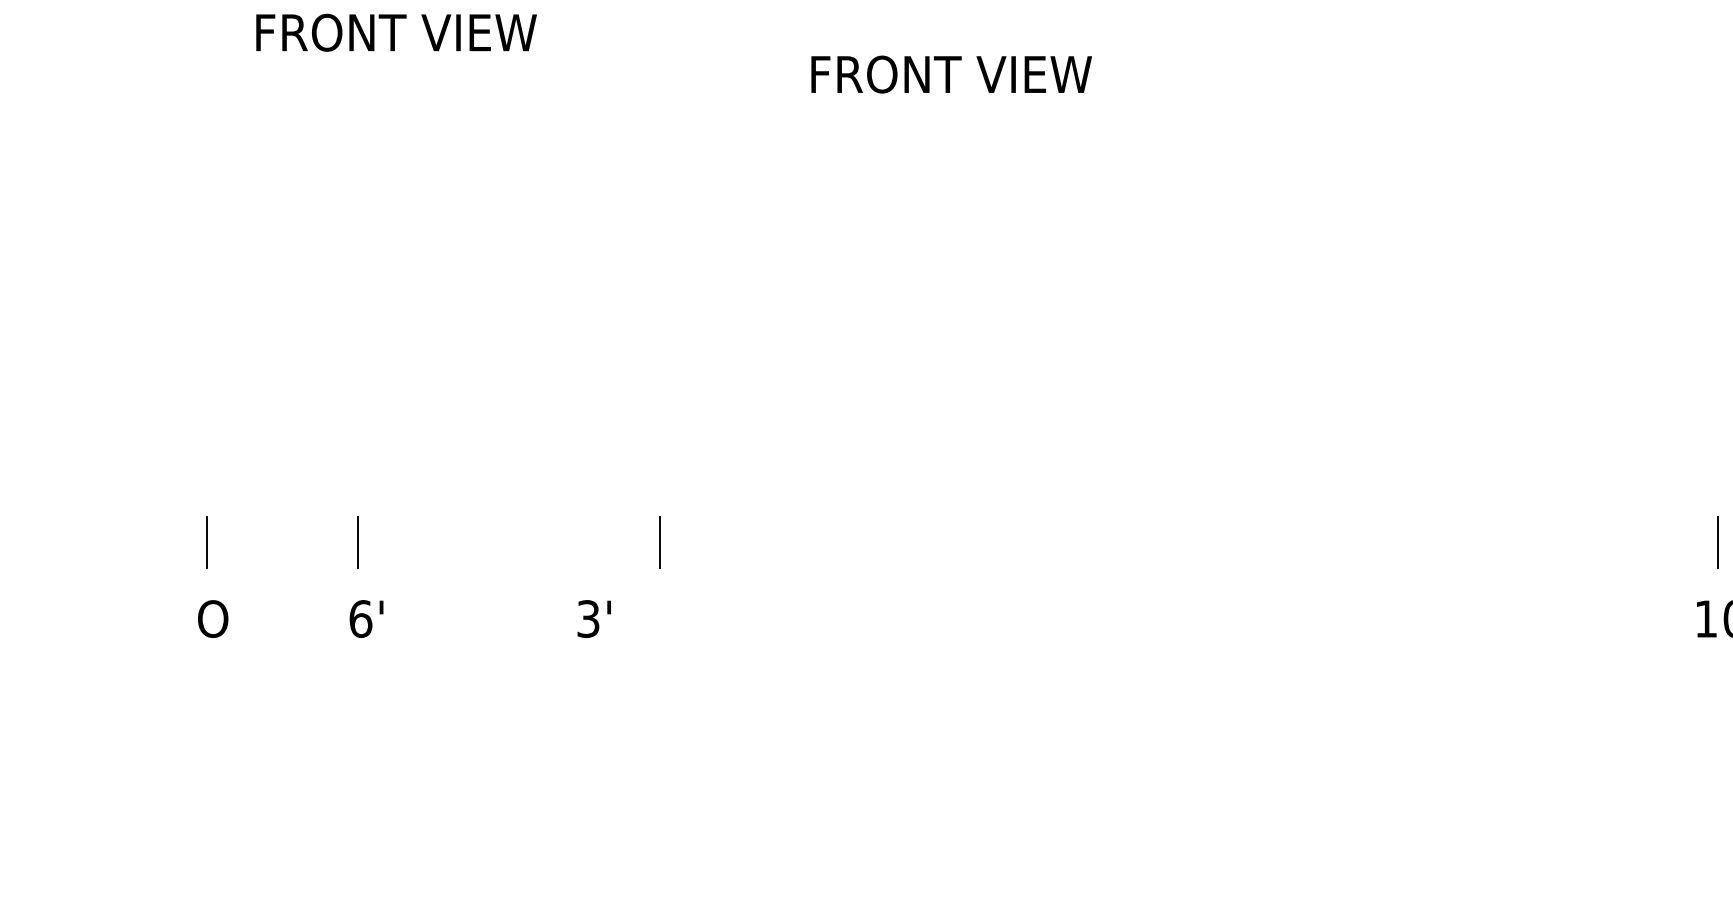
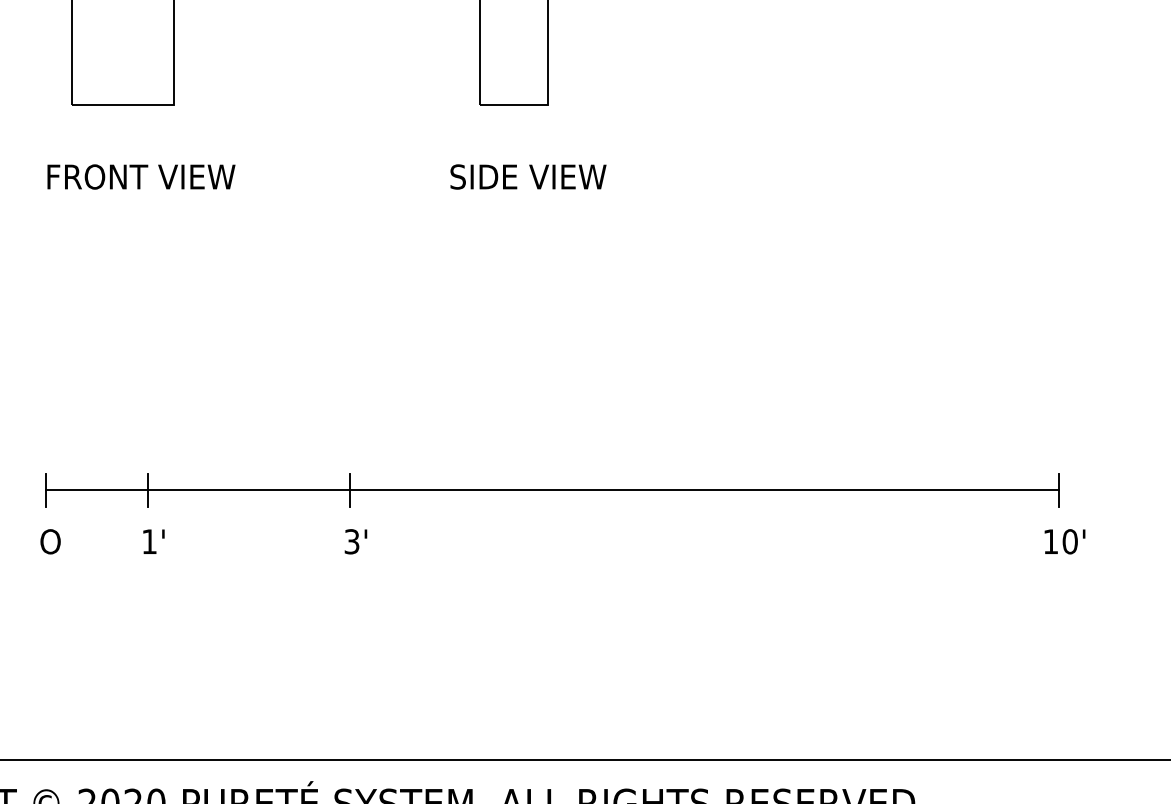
text: (396, 32) -> (141, 176), moved
text: (950, 73) -> (544, 176), FRONT VIEW -> SIDE VIEW
line: (962, 542) -> (552, 490), added
text: (360, 618) -> (149, 541), 6' -> 1'
text: (593, 618) -> (355, 541), moved

